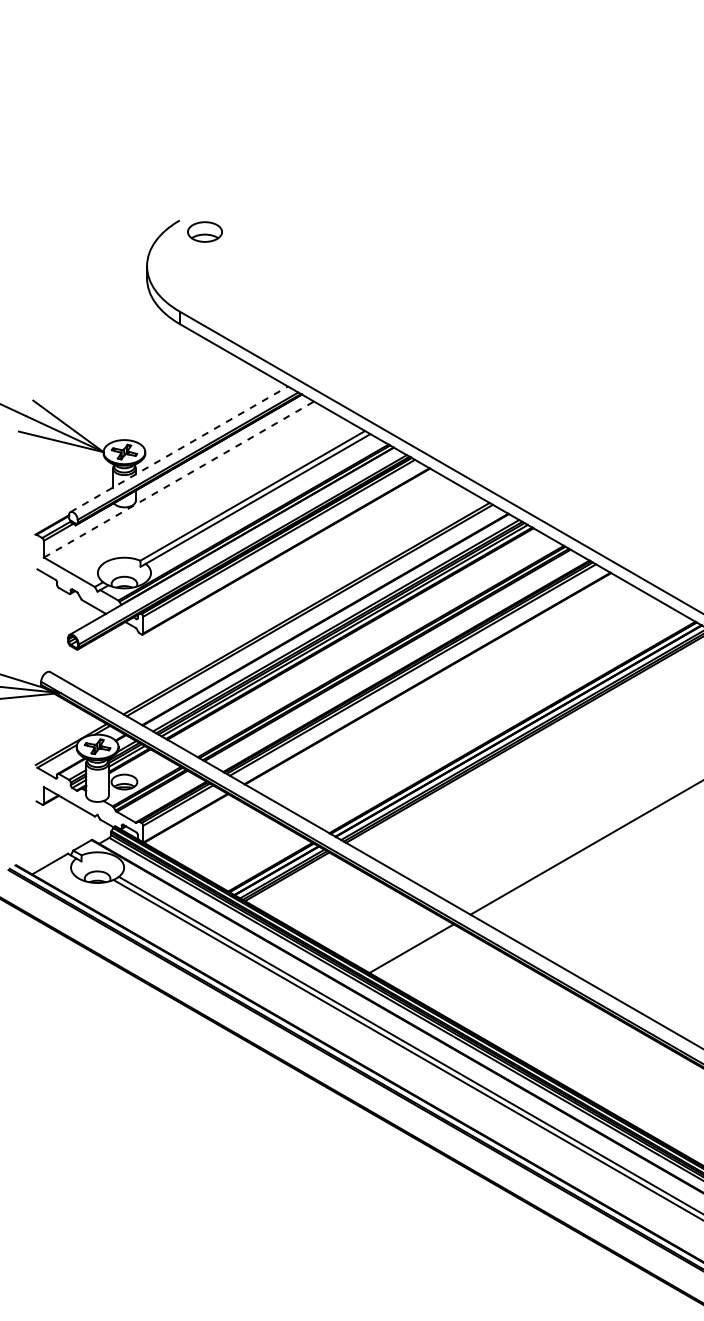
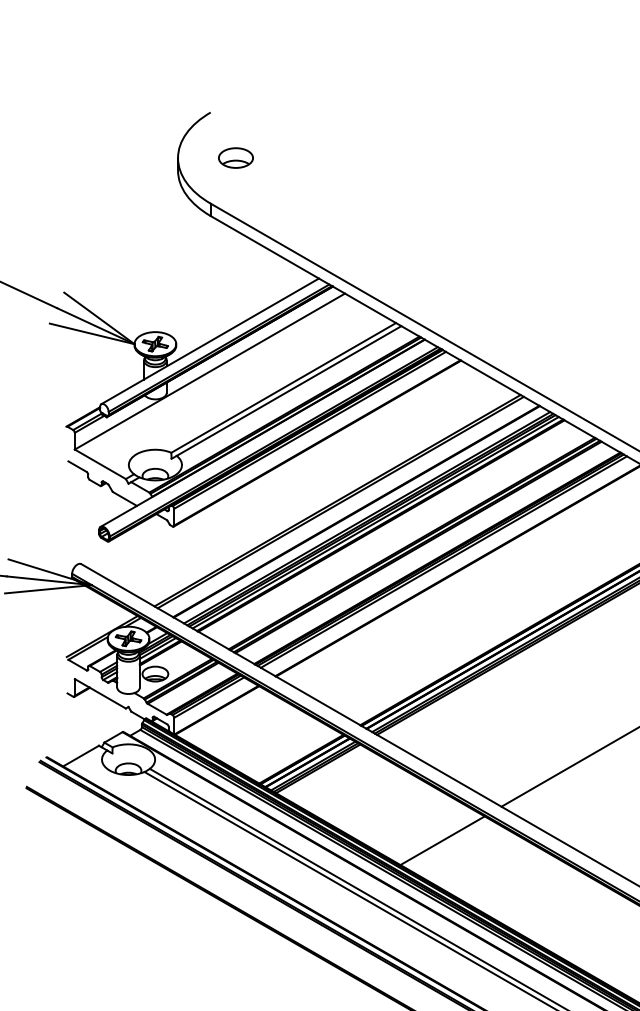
part: (204, 231) -> (235, 157), moved
line: (179, 449) -> (210, 341), dashed -> solid
line: (178, 479) -> (209, 371), dashed -> solid

